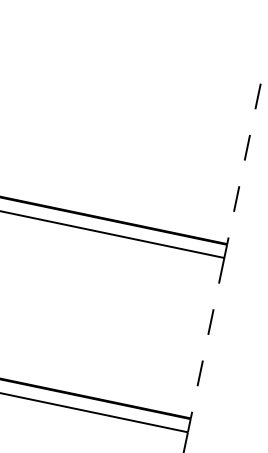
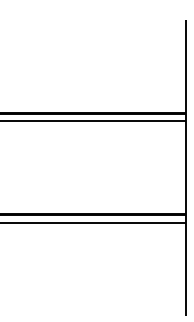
line: (244, 164) -> (186, 66), dashed -> solid
line: (207, 337) -> (186, 167), dashed -> solid

